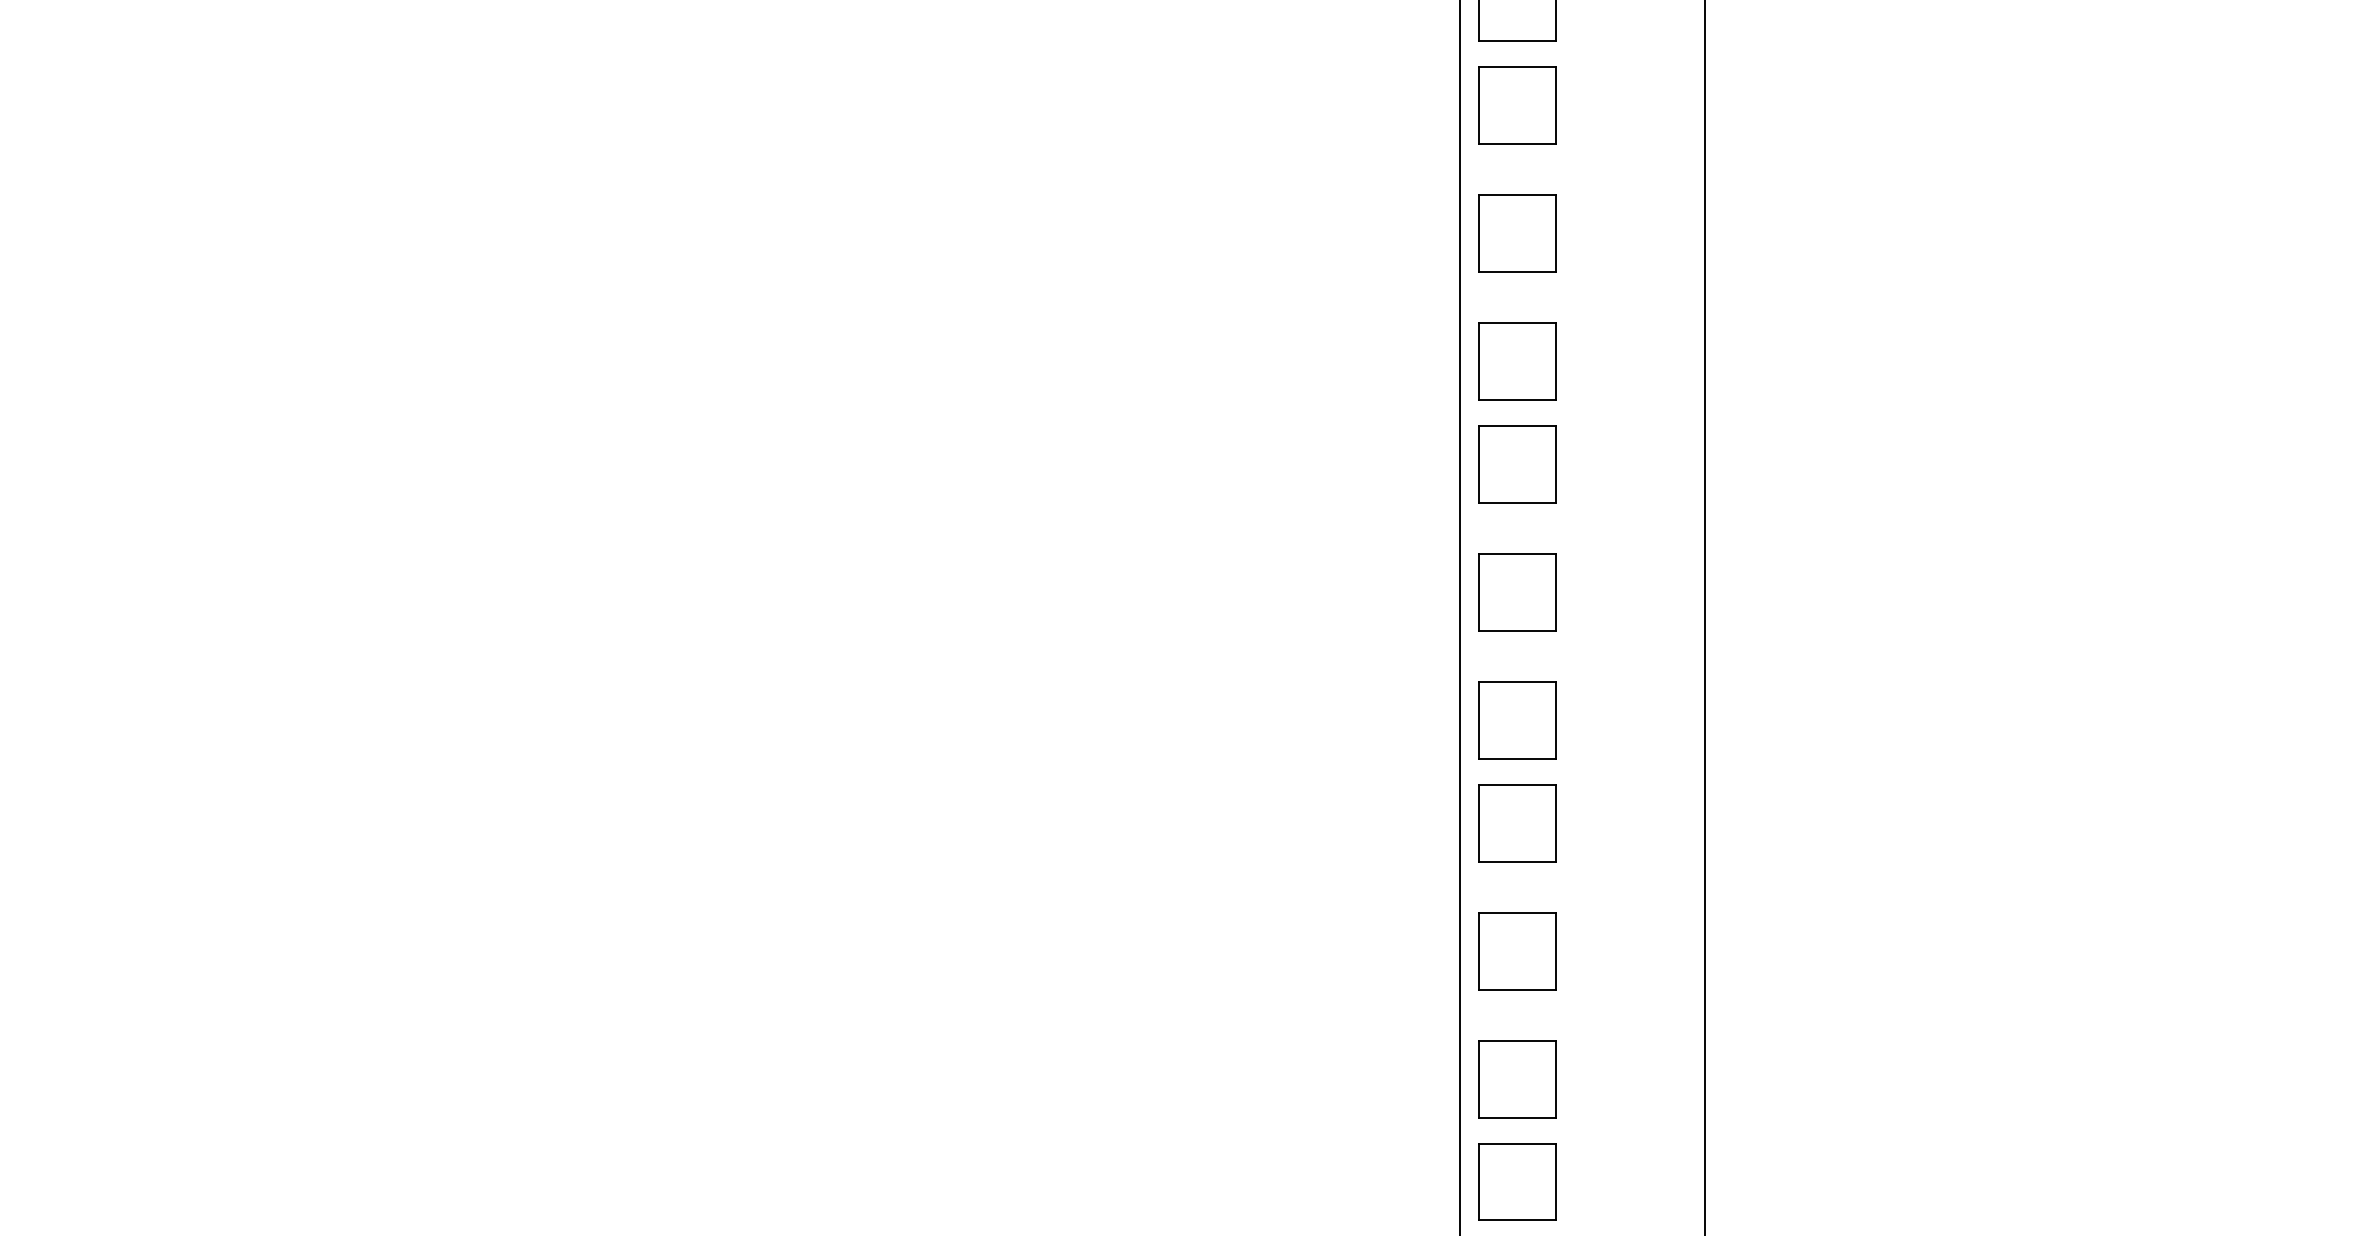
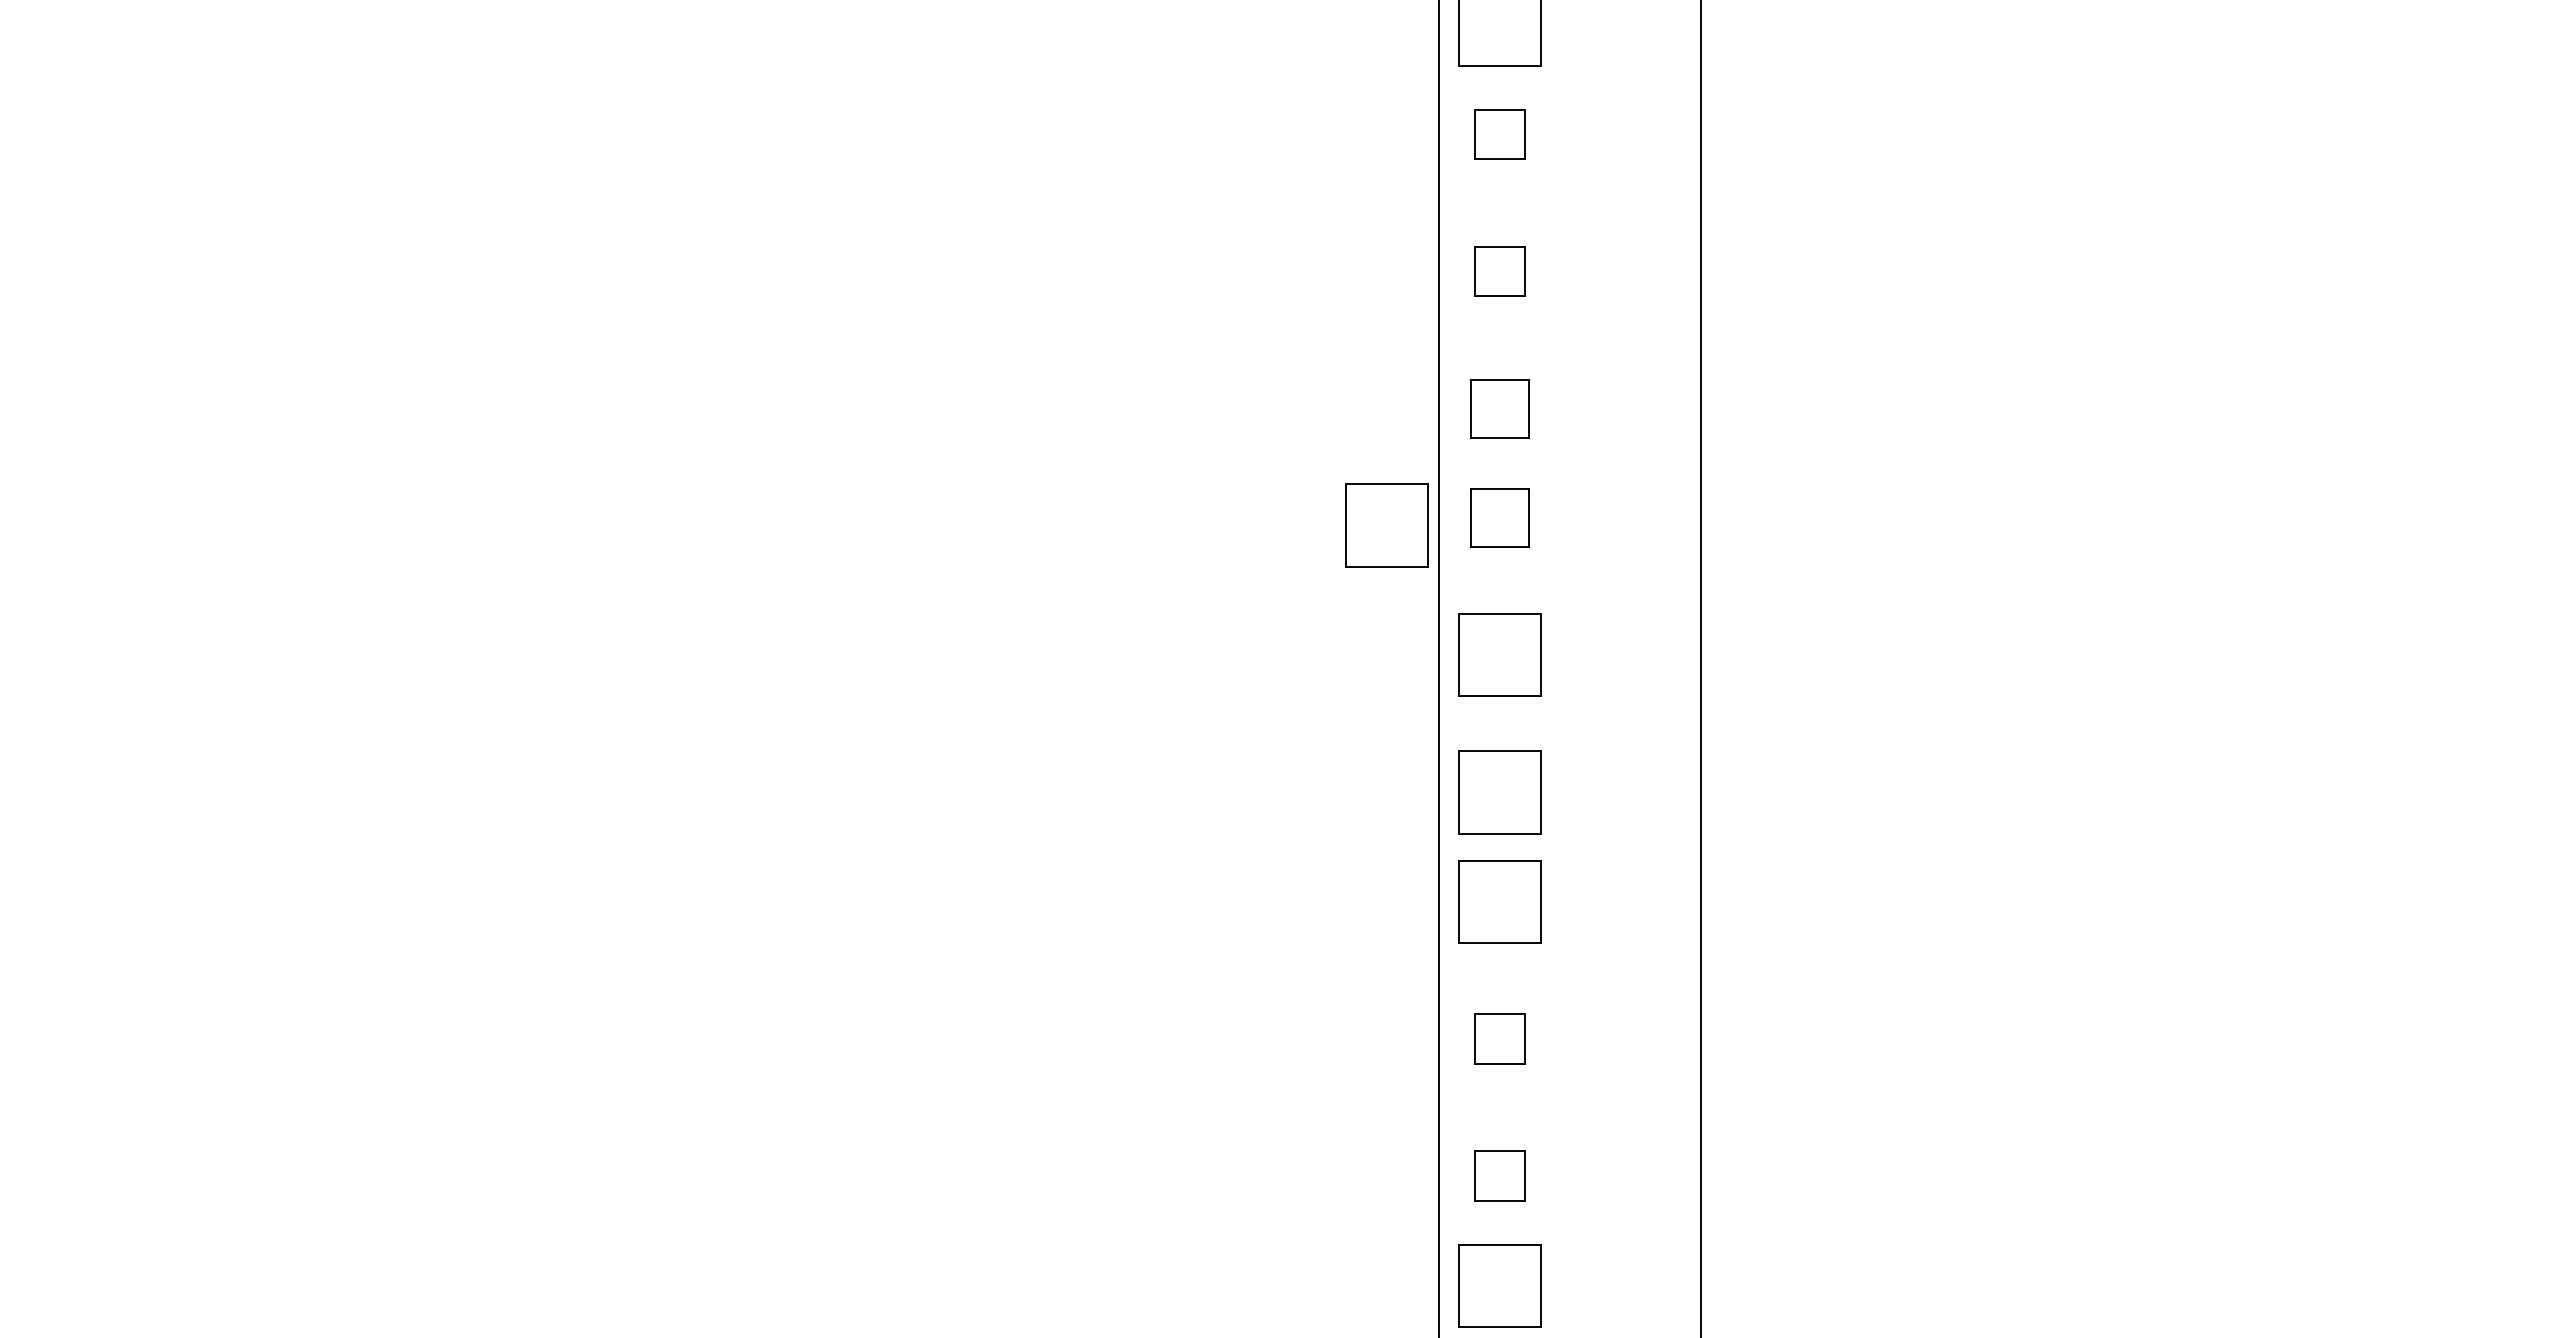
part: (1516, 105) -> (1499, 134), size x0.6
part: (1516, 233) -> (1499, 271), size x0.6
part: (1516, 361) -> (1499, 408), size x0.7
part: (1516, 463) -> (1499, 517), size x0.7
part: (1411, 470) -> (1386, 525), added
part: (1516, 950) -> (1499, 1038), size x0.6
part: (1516, 1078) -> (1499, 1175), size x0.6

